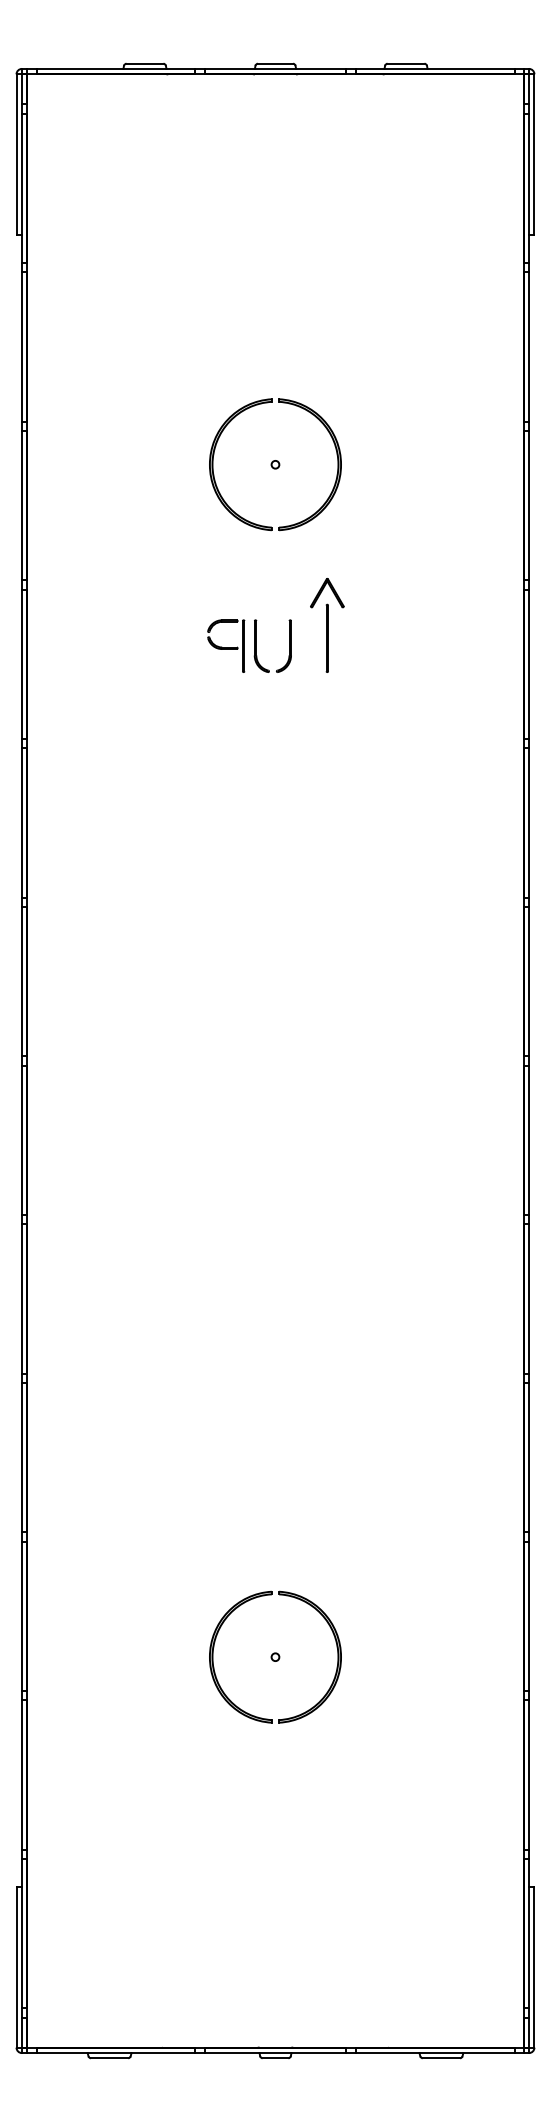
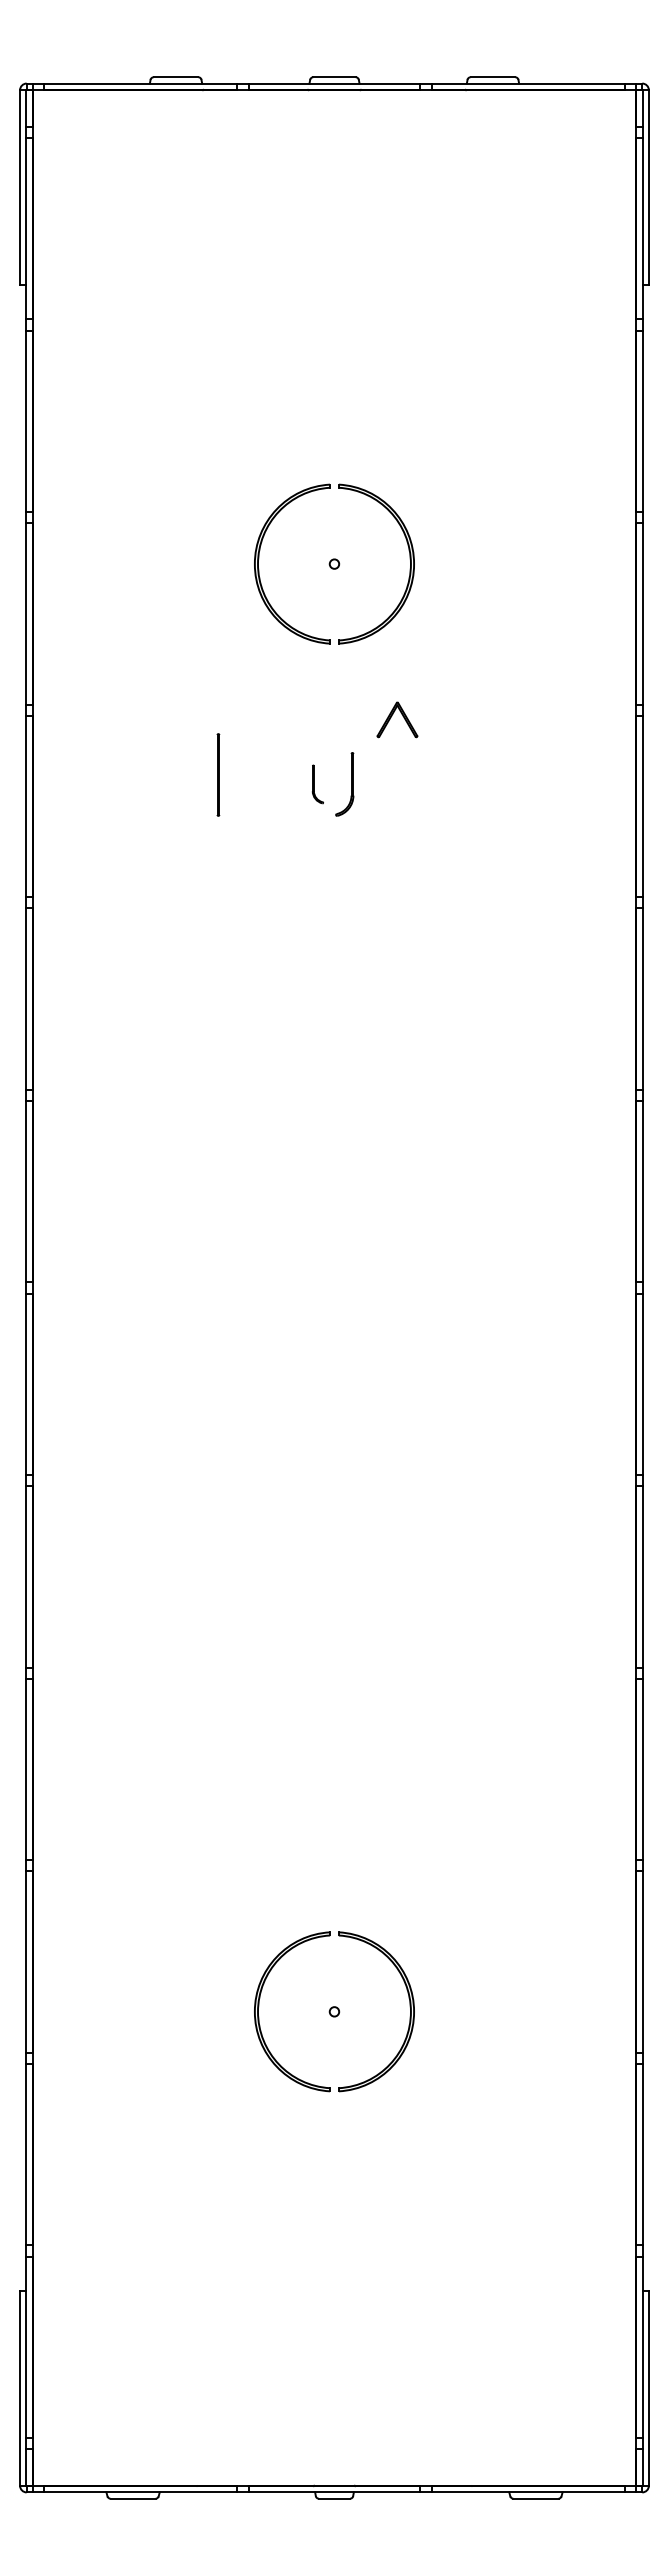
line: (327, 638) -> (218, 774), moved
part: (226, 646) -> (274, 784), removed
part: (261, 646) -> (317, 784), size x0.6

